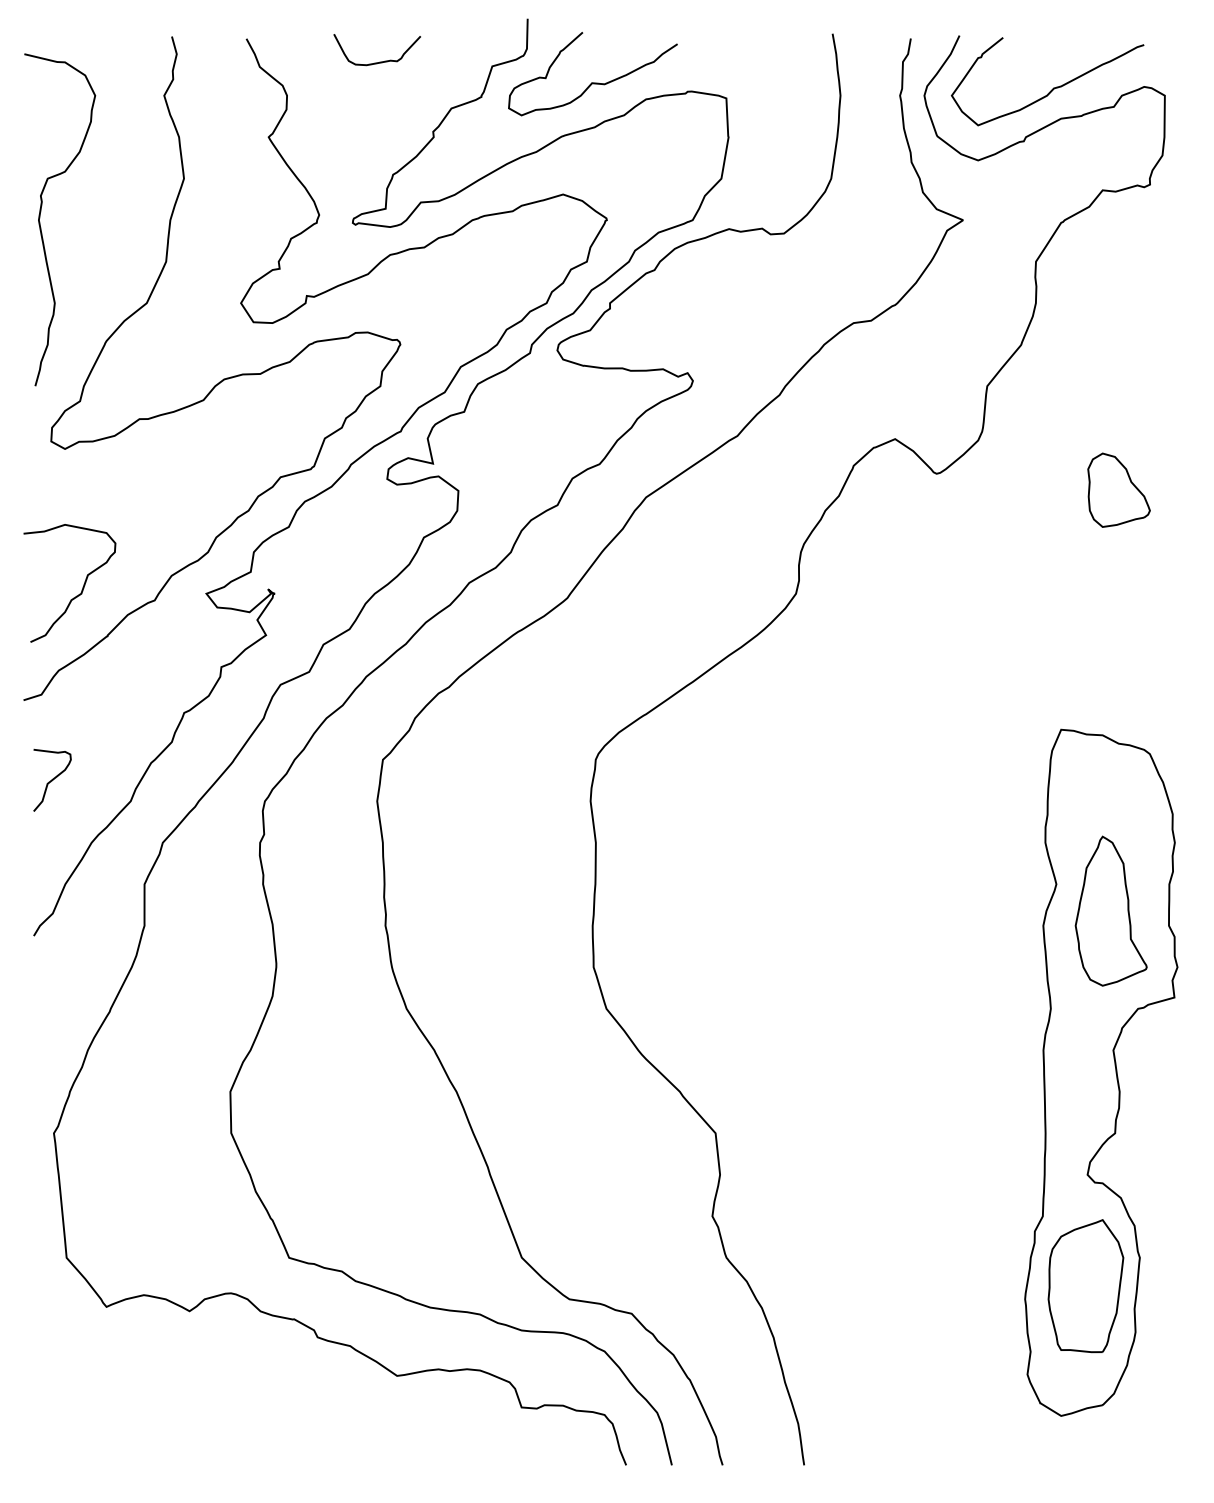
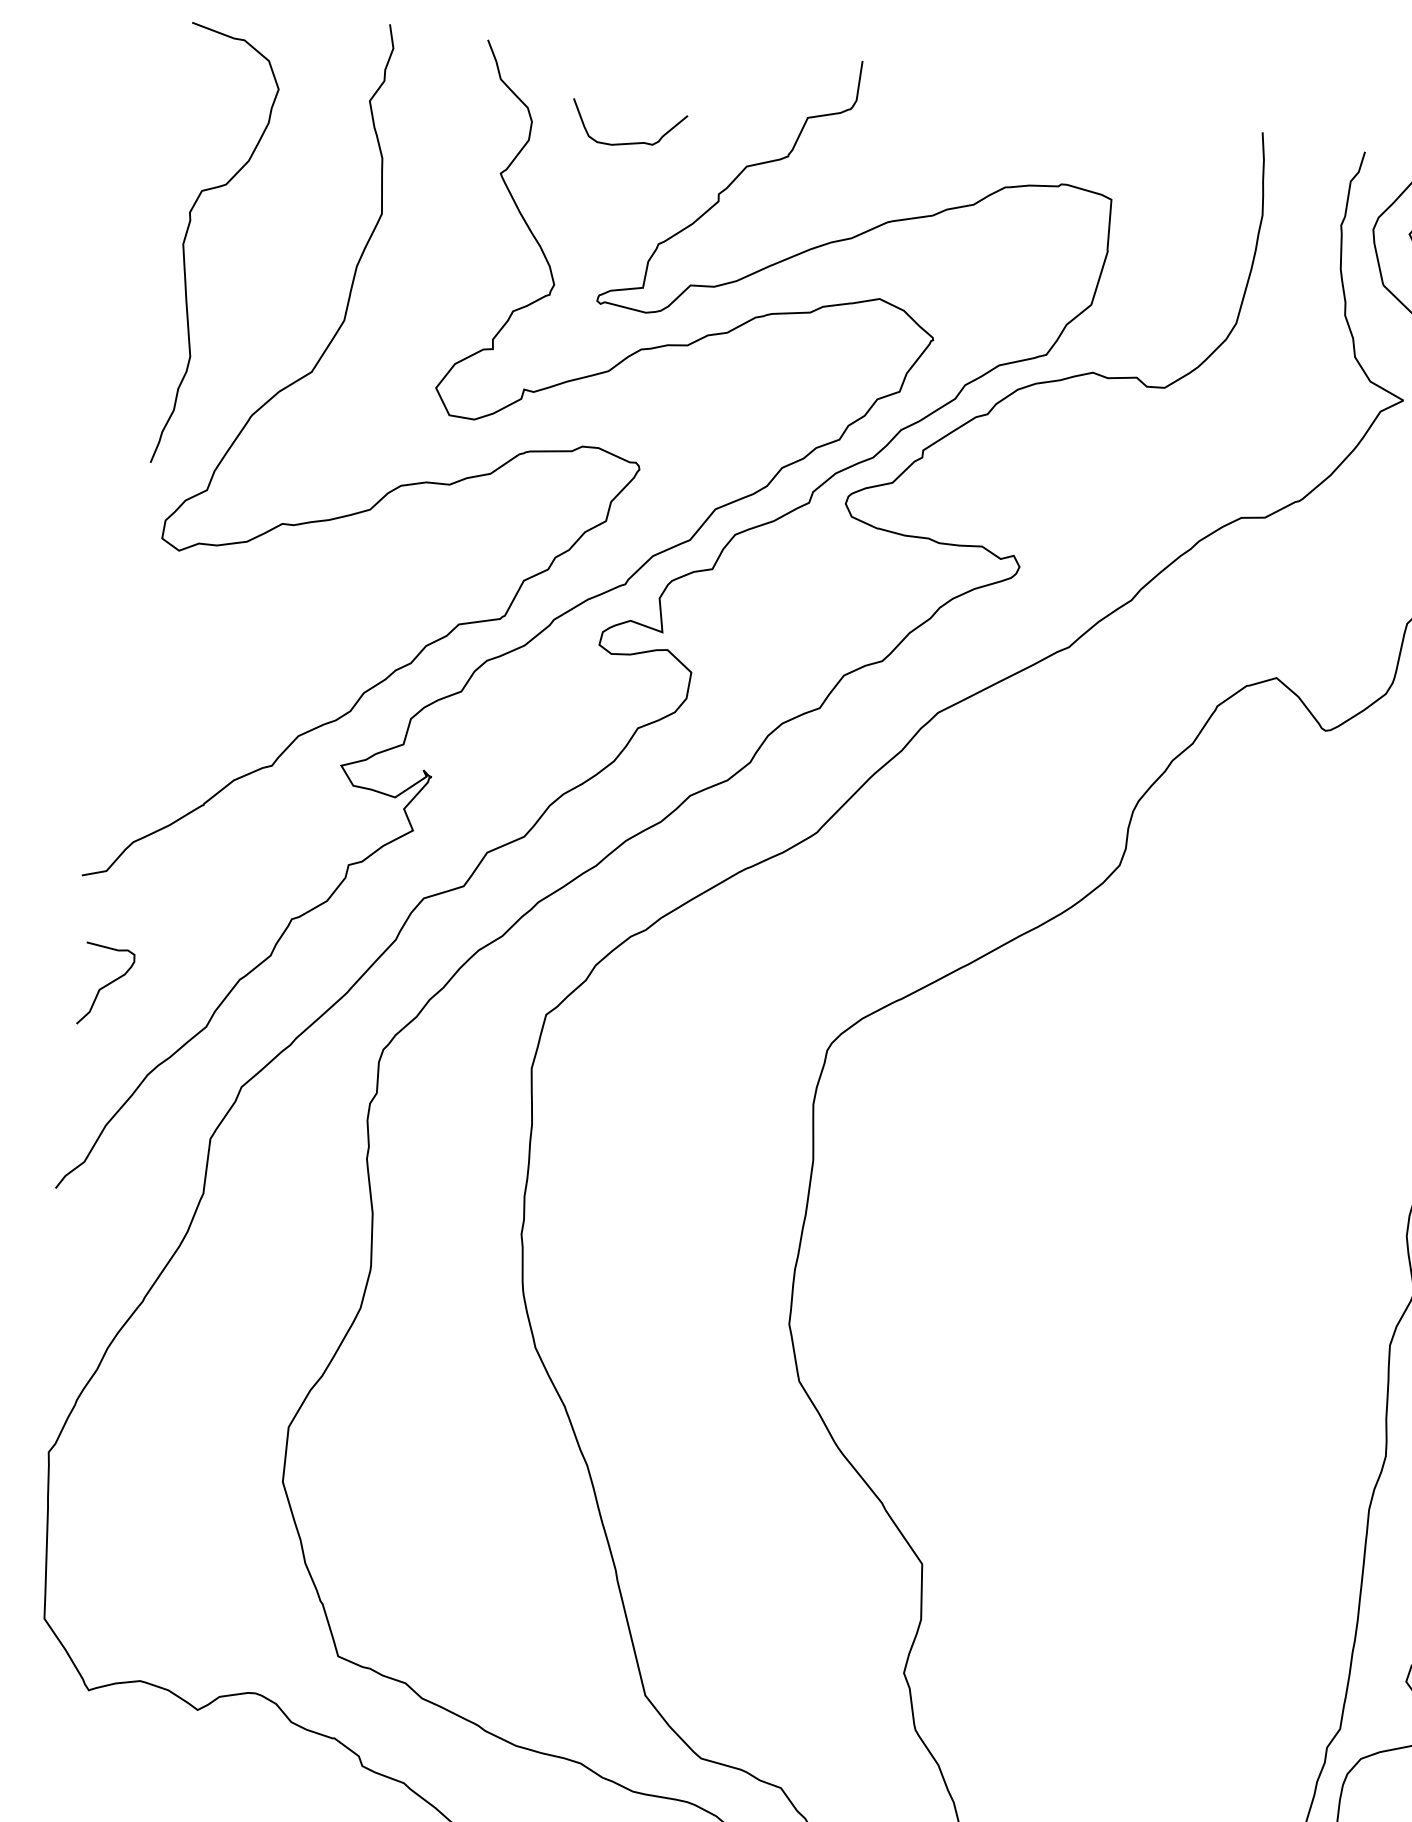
curve: (379, 61) -> (629, 142), moved
curve: (592, 82) -> (937, 156), removed
curve: (81, 589) -> (177, 738), removed

